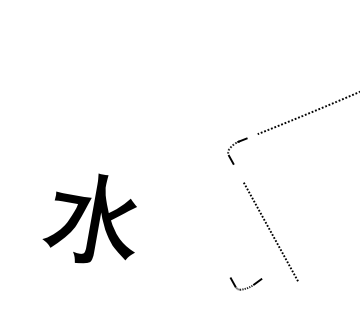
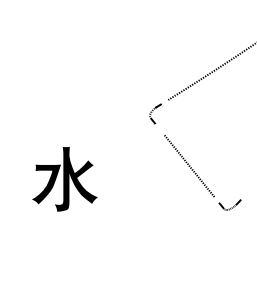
part: (244, 282) -> (229, 204), moved

